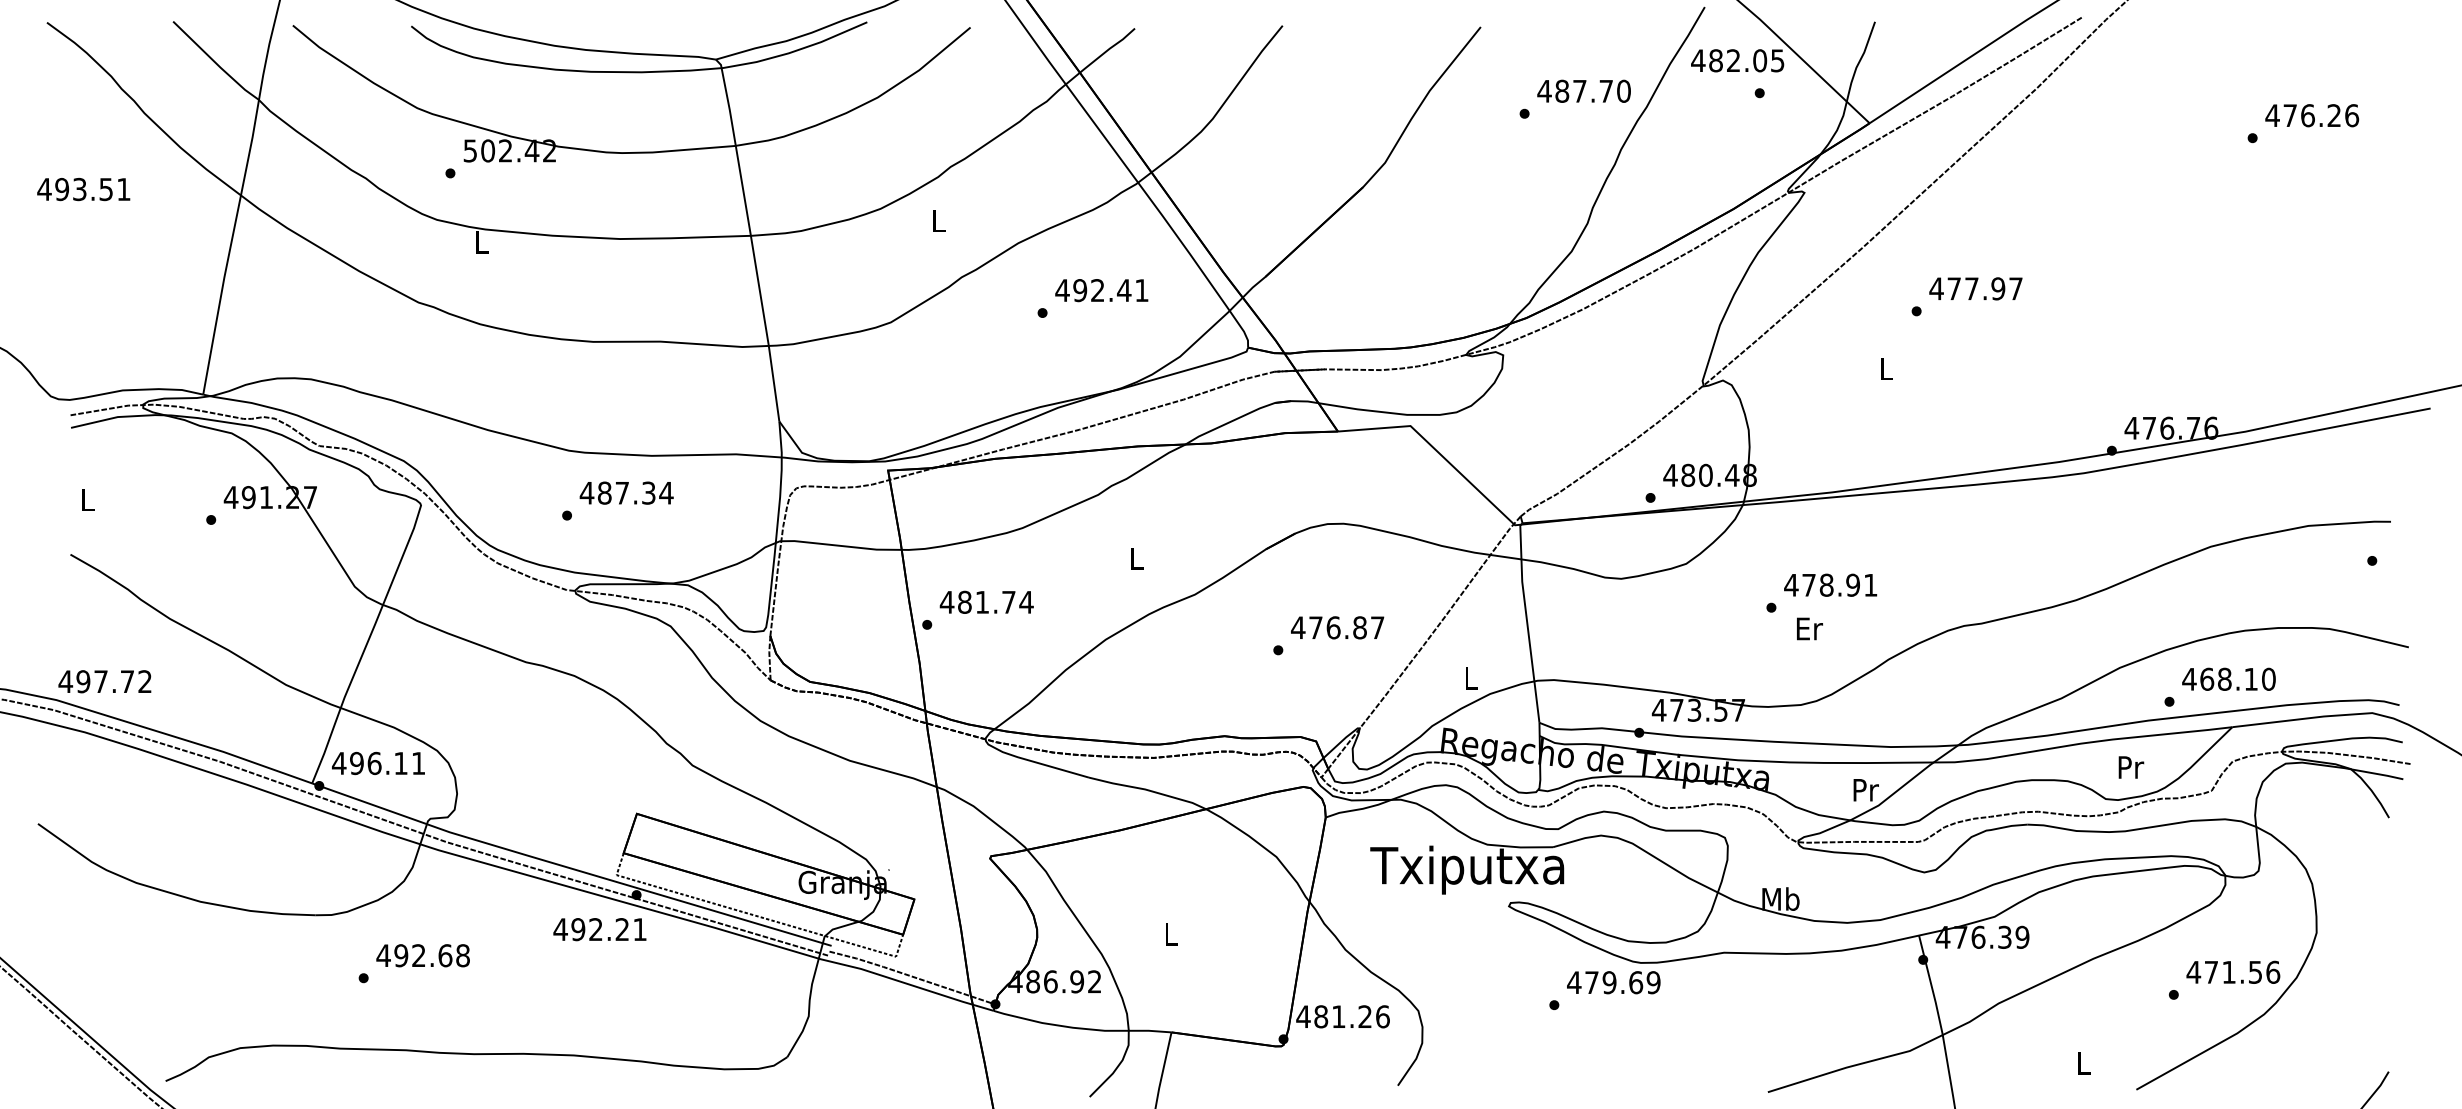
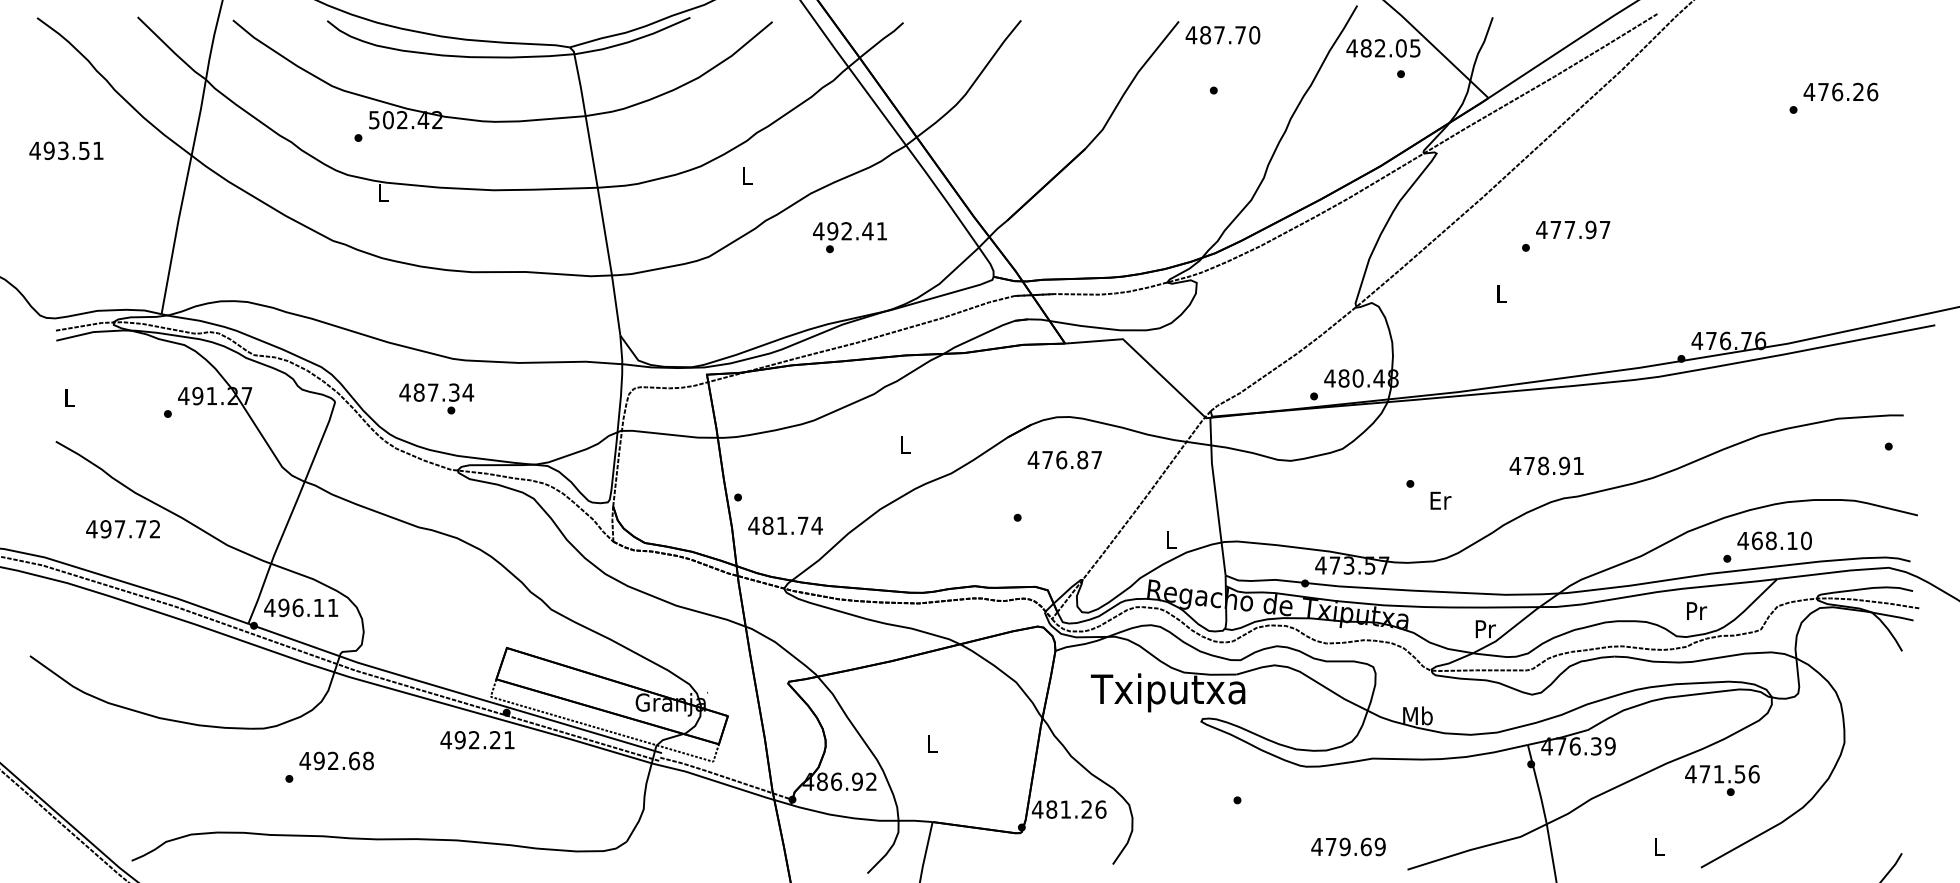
text: (1583, 90) -> (1222, 34), moved
text: (1101, 290) -> (849, 231), moved
text: (626, 492) -> (436, 392), moved
text: (1830, 584) -> (1546, 465), moved
text: (986, 601) -> (785, 525), moved
text: (1337, 627) -> (1064, 459), moved
text: (104, 681) -> (122, 529), moved
text: (2233, 971) -> (1722, 773), moved
text: (1613, 982) -> (1348, 846), moved

